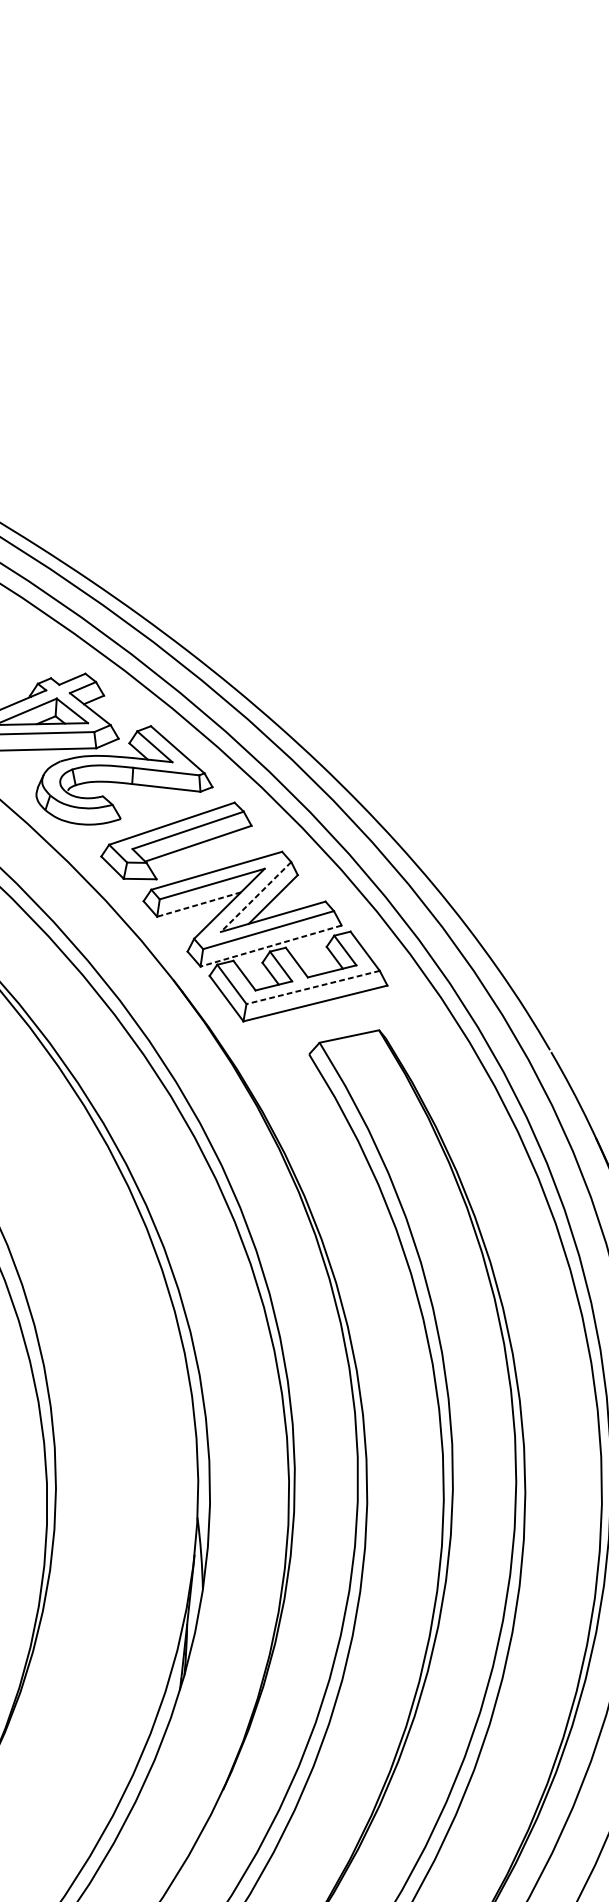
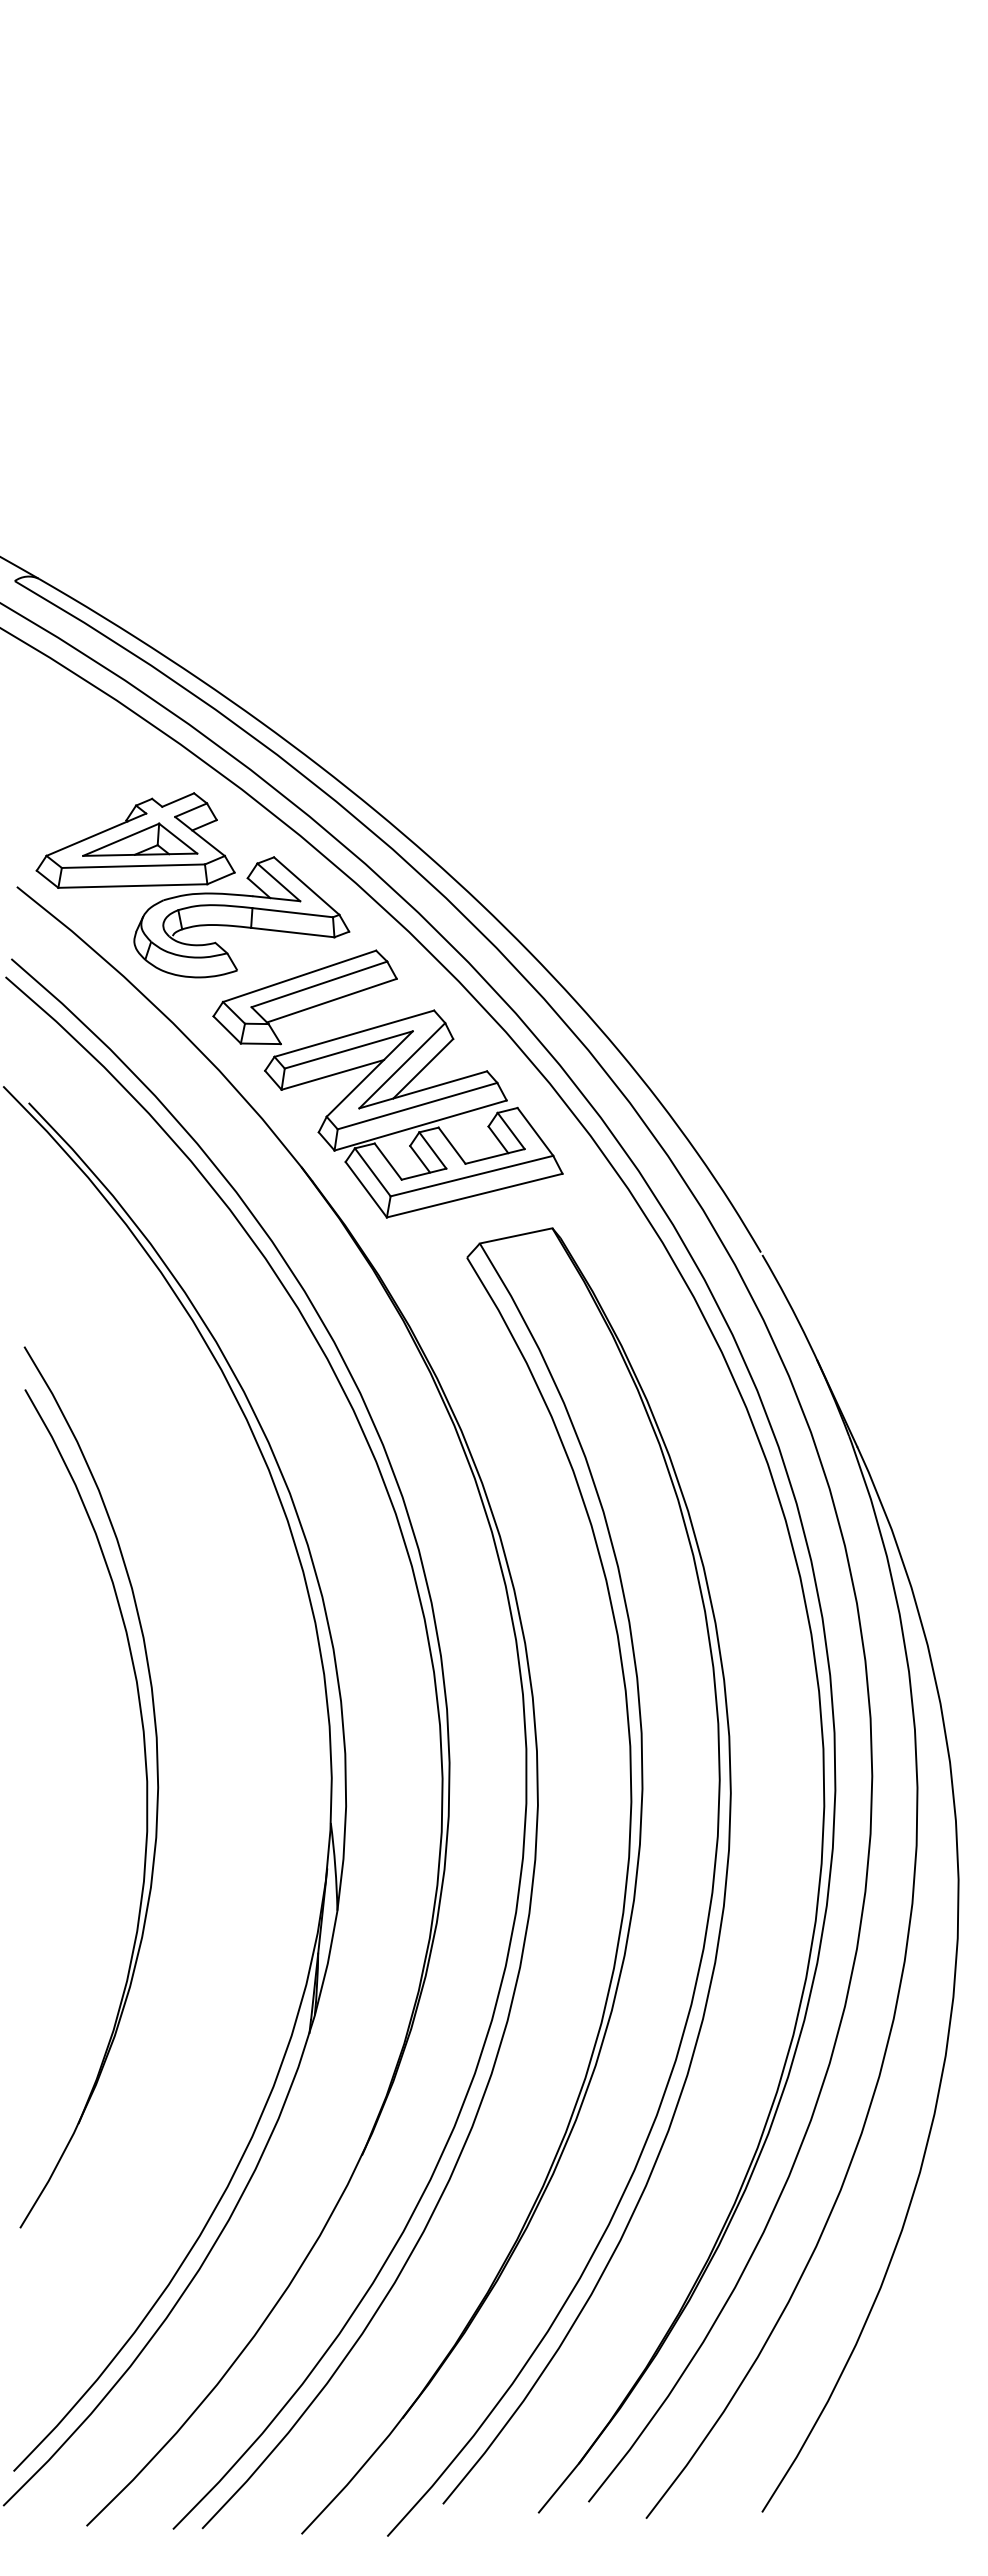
line: (255, 897) -> (401, 1066), dashed -> solid
line: (198, 905) -> (332, 1075), dashed -> solid
line: (270, 946) -> (420, 1125), dashed -> solid
line: (312, 987) -> (471, 1176), dashed -> solid

